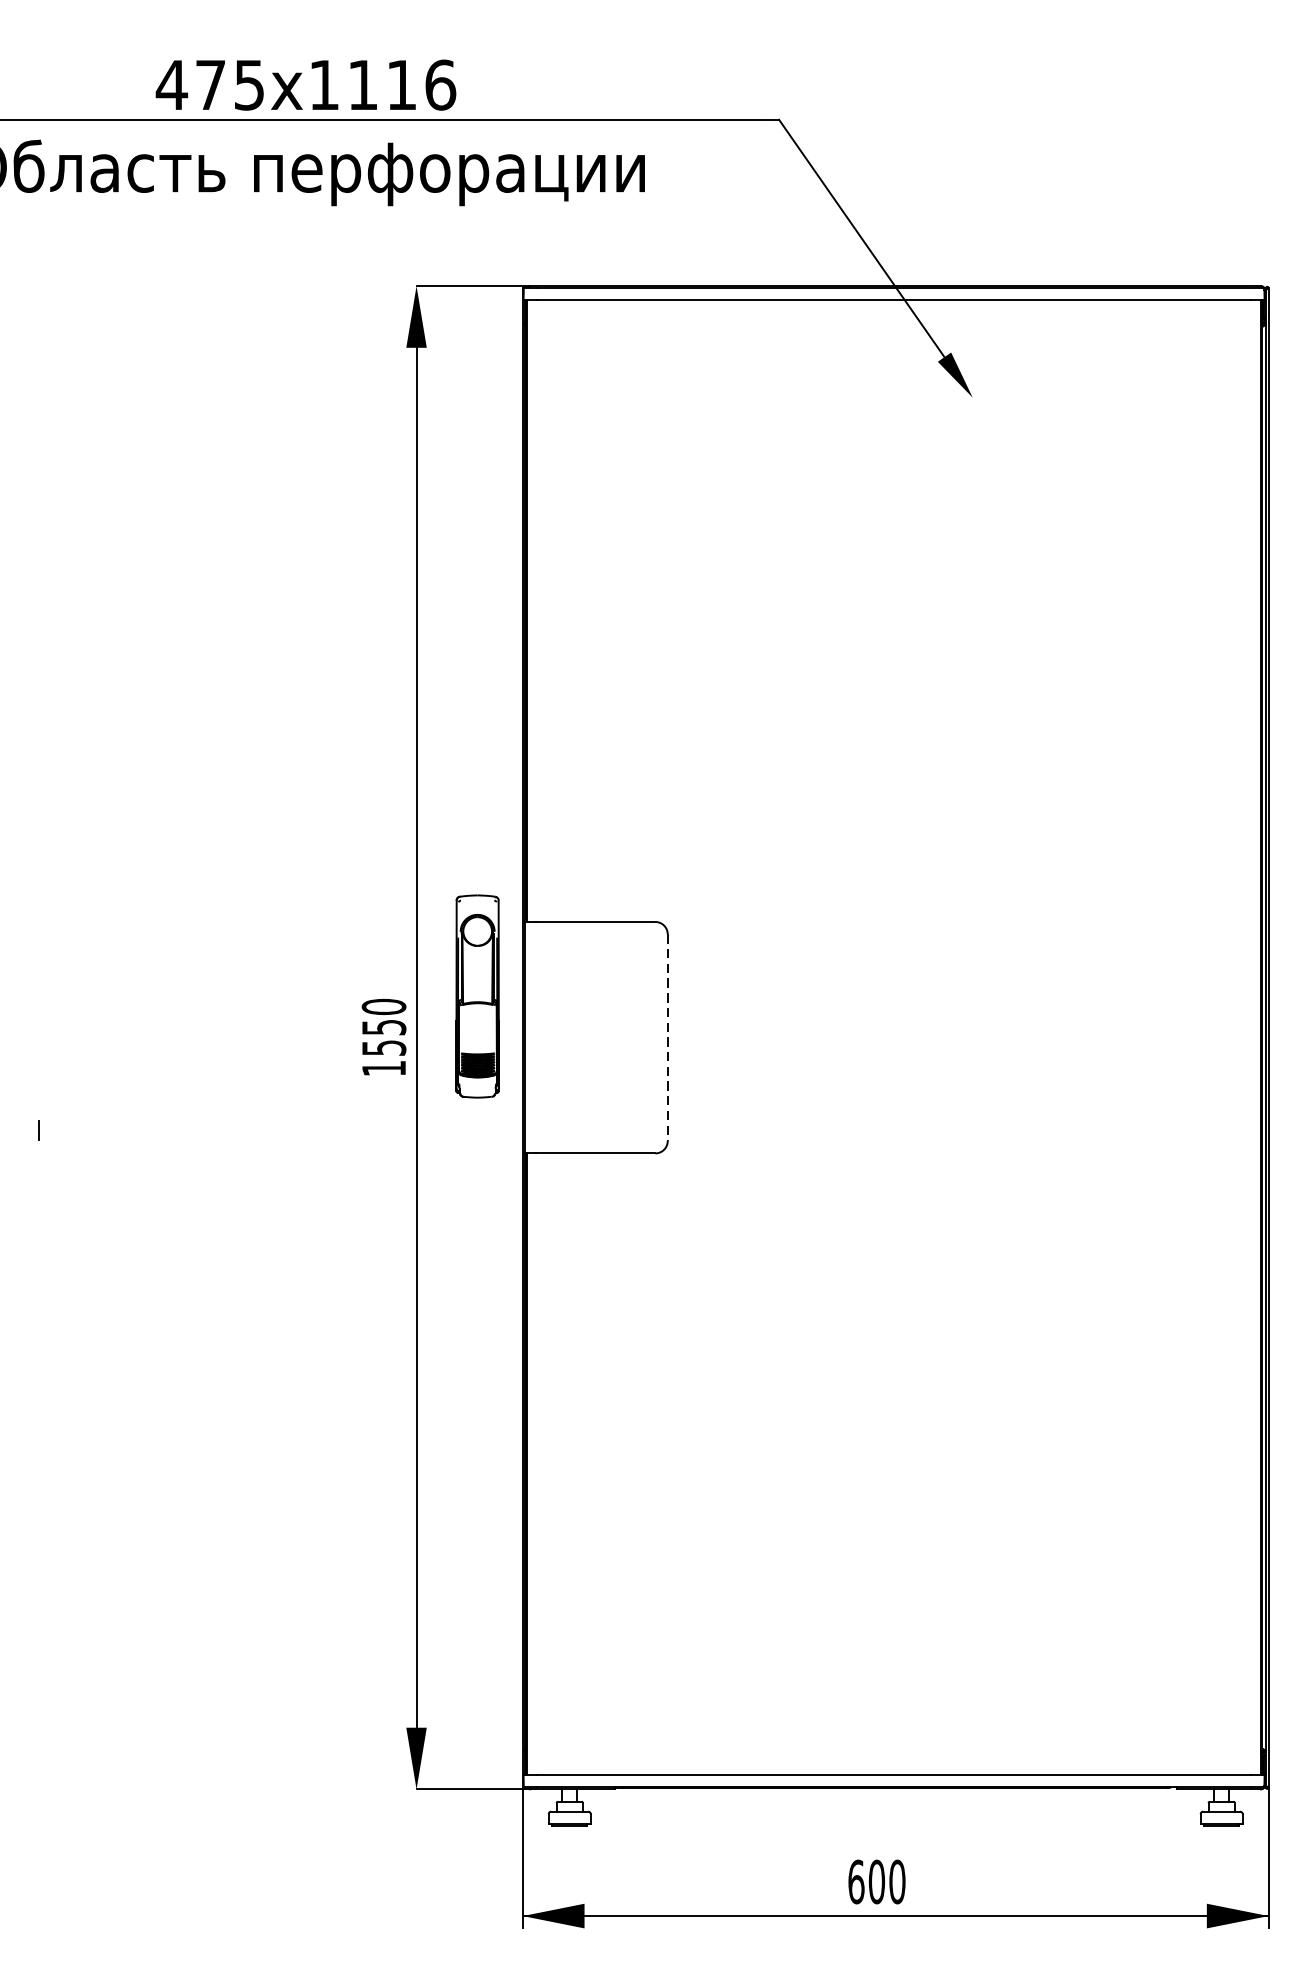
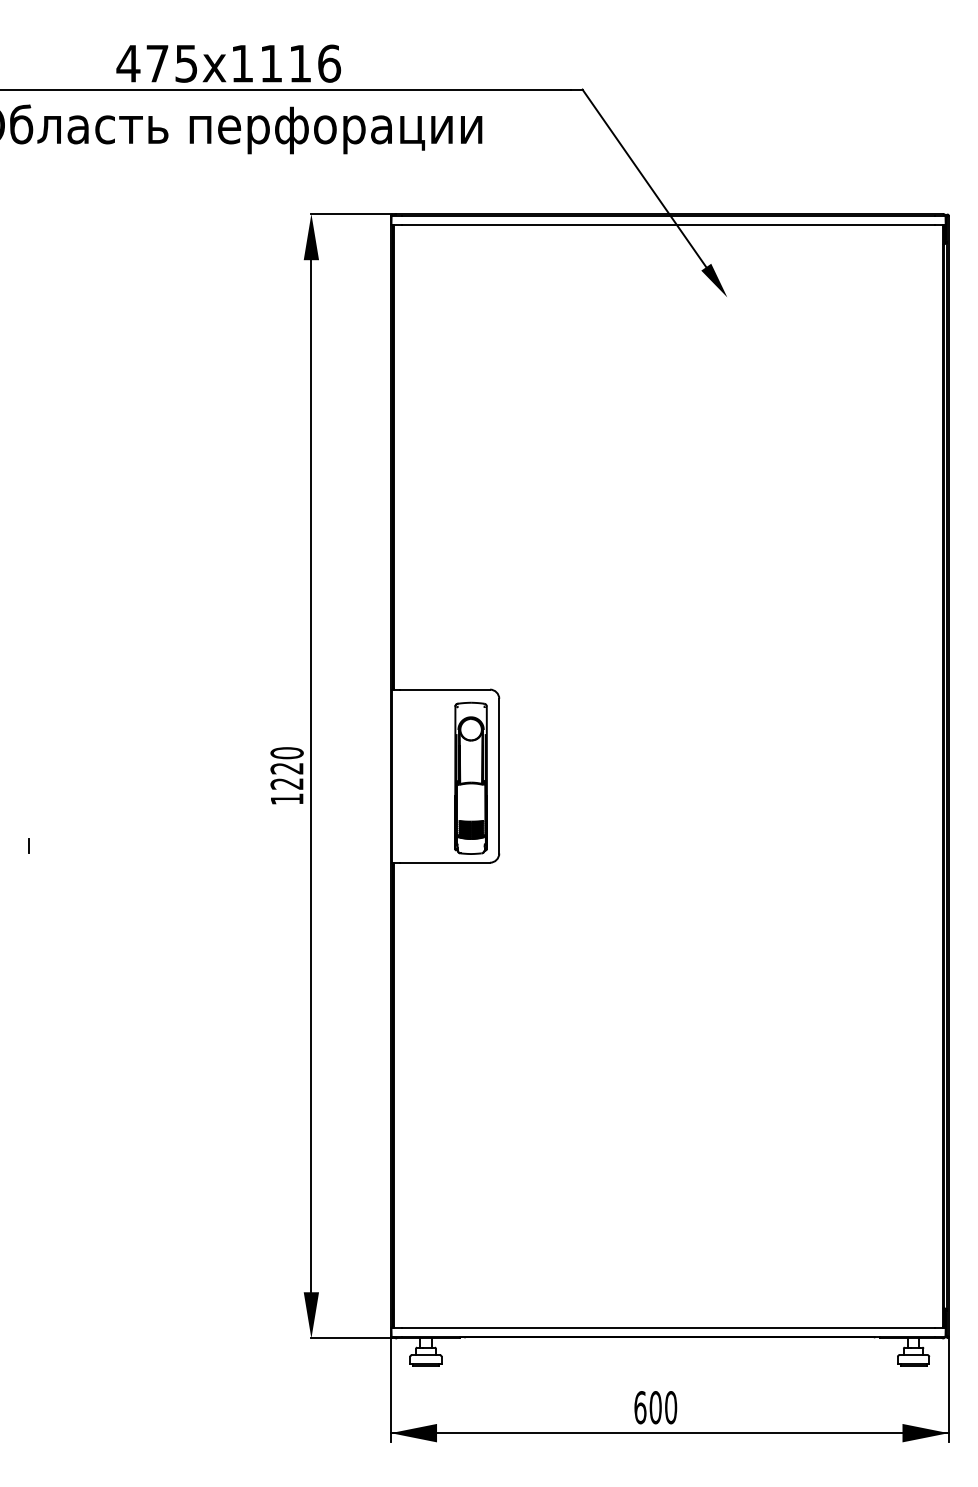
part: (476, 995) -> (470, 777), moved
text: (383, 1038) -> (286, 776), 1550 -> 1220
line: (668, 1038) -> (499, 776), dashed -> solid

